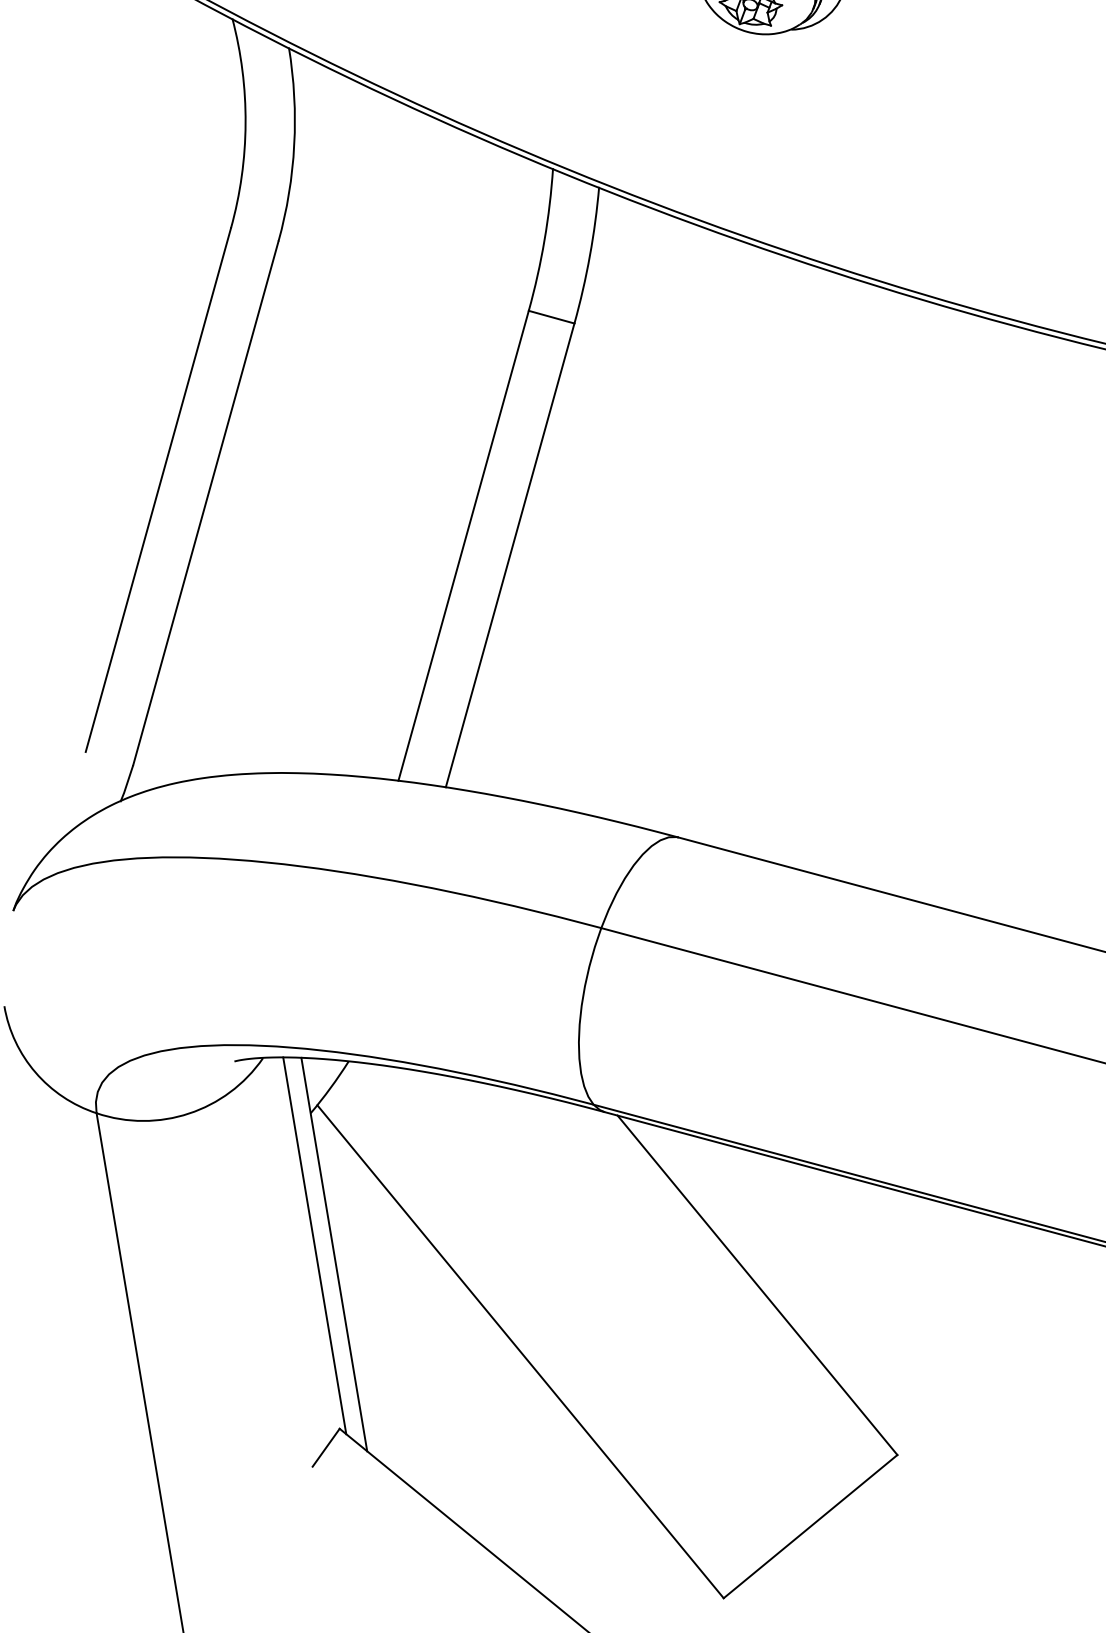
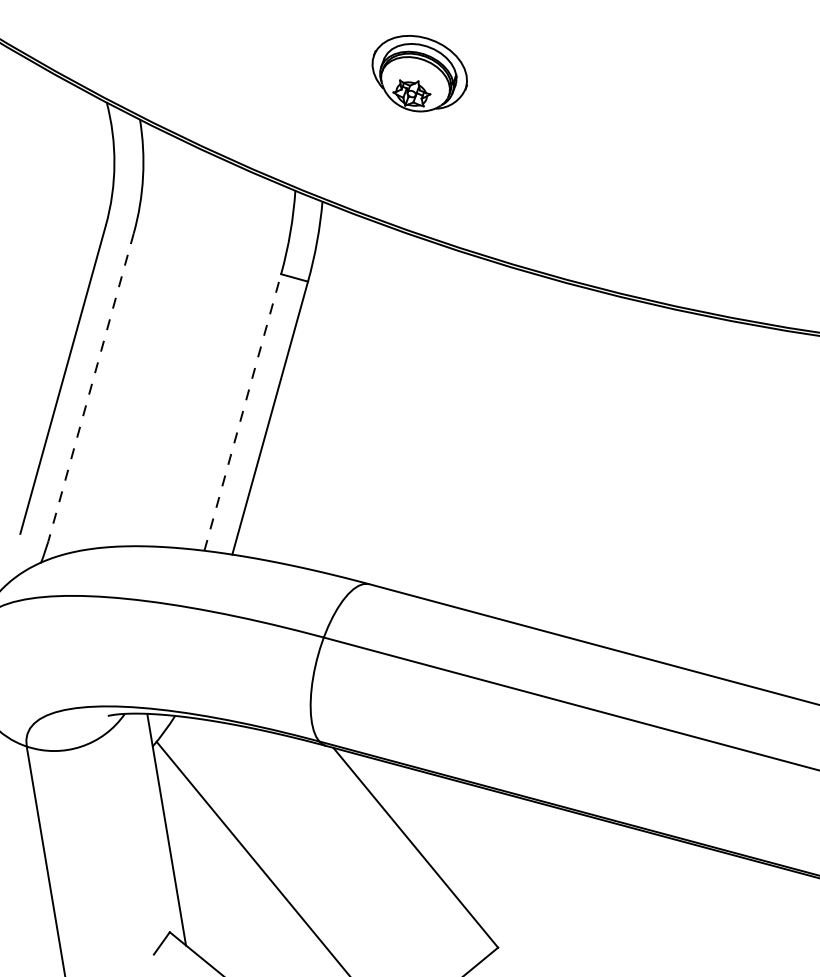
line: (206, 503) -> (91, 387), solid -> dashed
line: (463, 545) -> (242, 412), solid -> dashed
line: (313, 1245) -> (154, 824), removed

